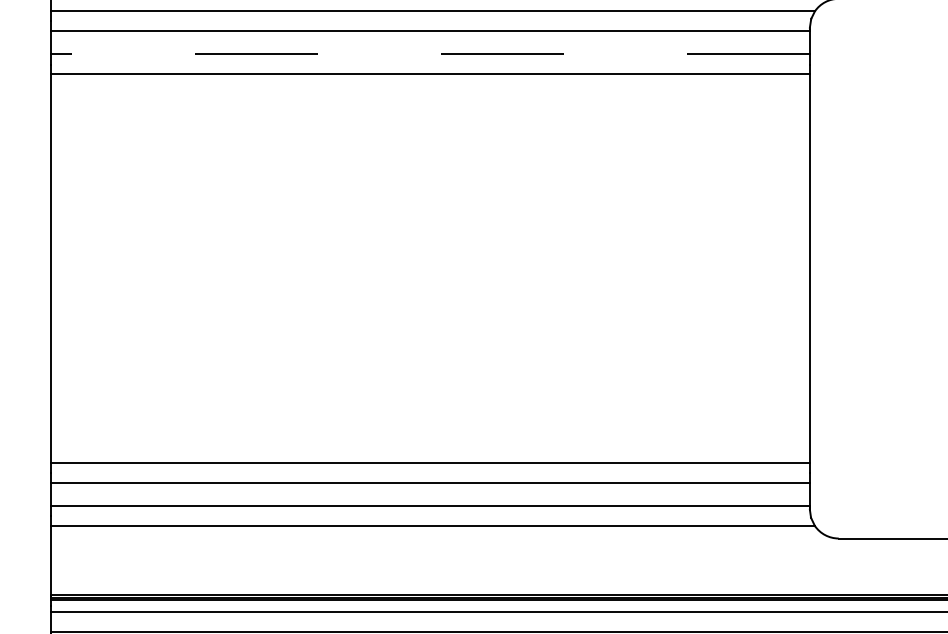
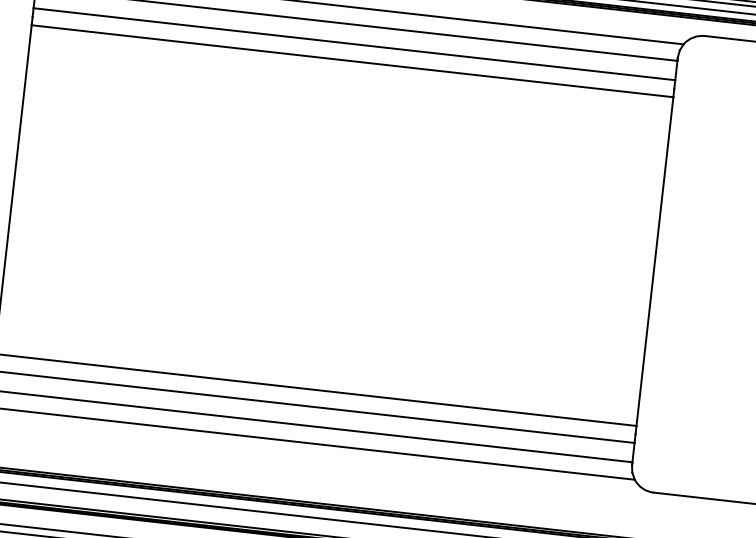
line: (430, 54) -> (354, 44), dashed -> solid

